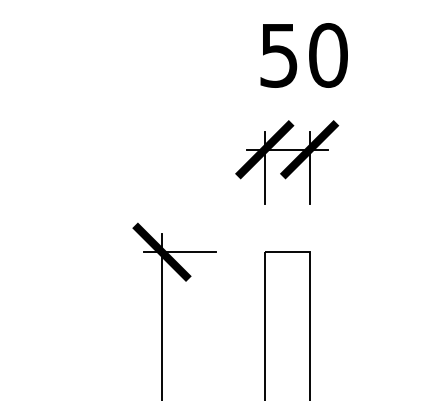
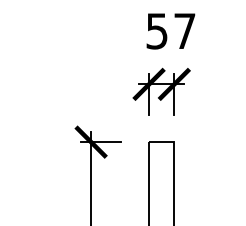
text: (327, 55) -> (184, 31), 50 -> 57

